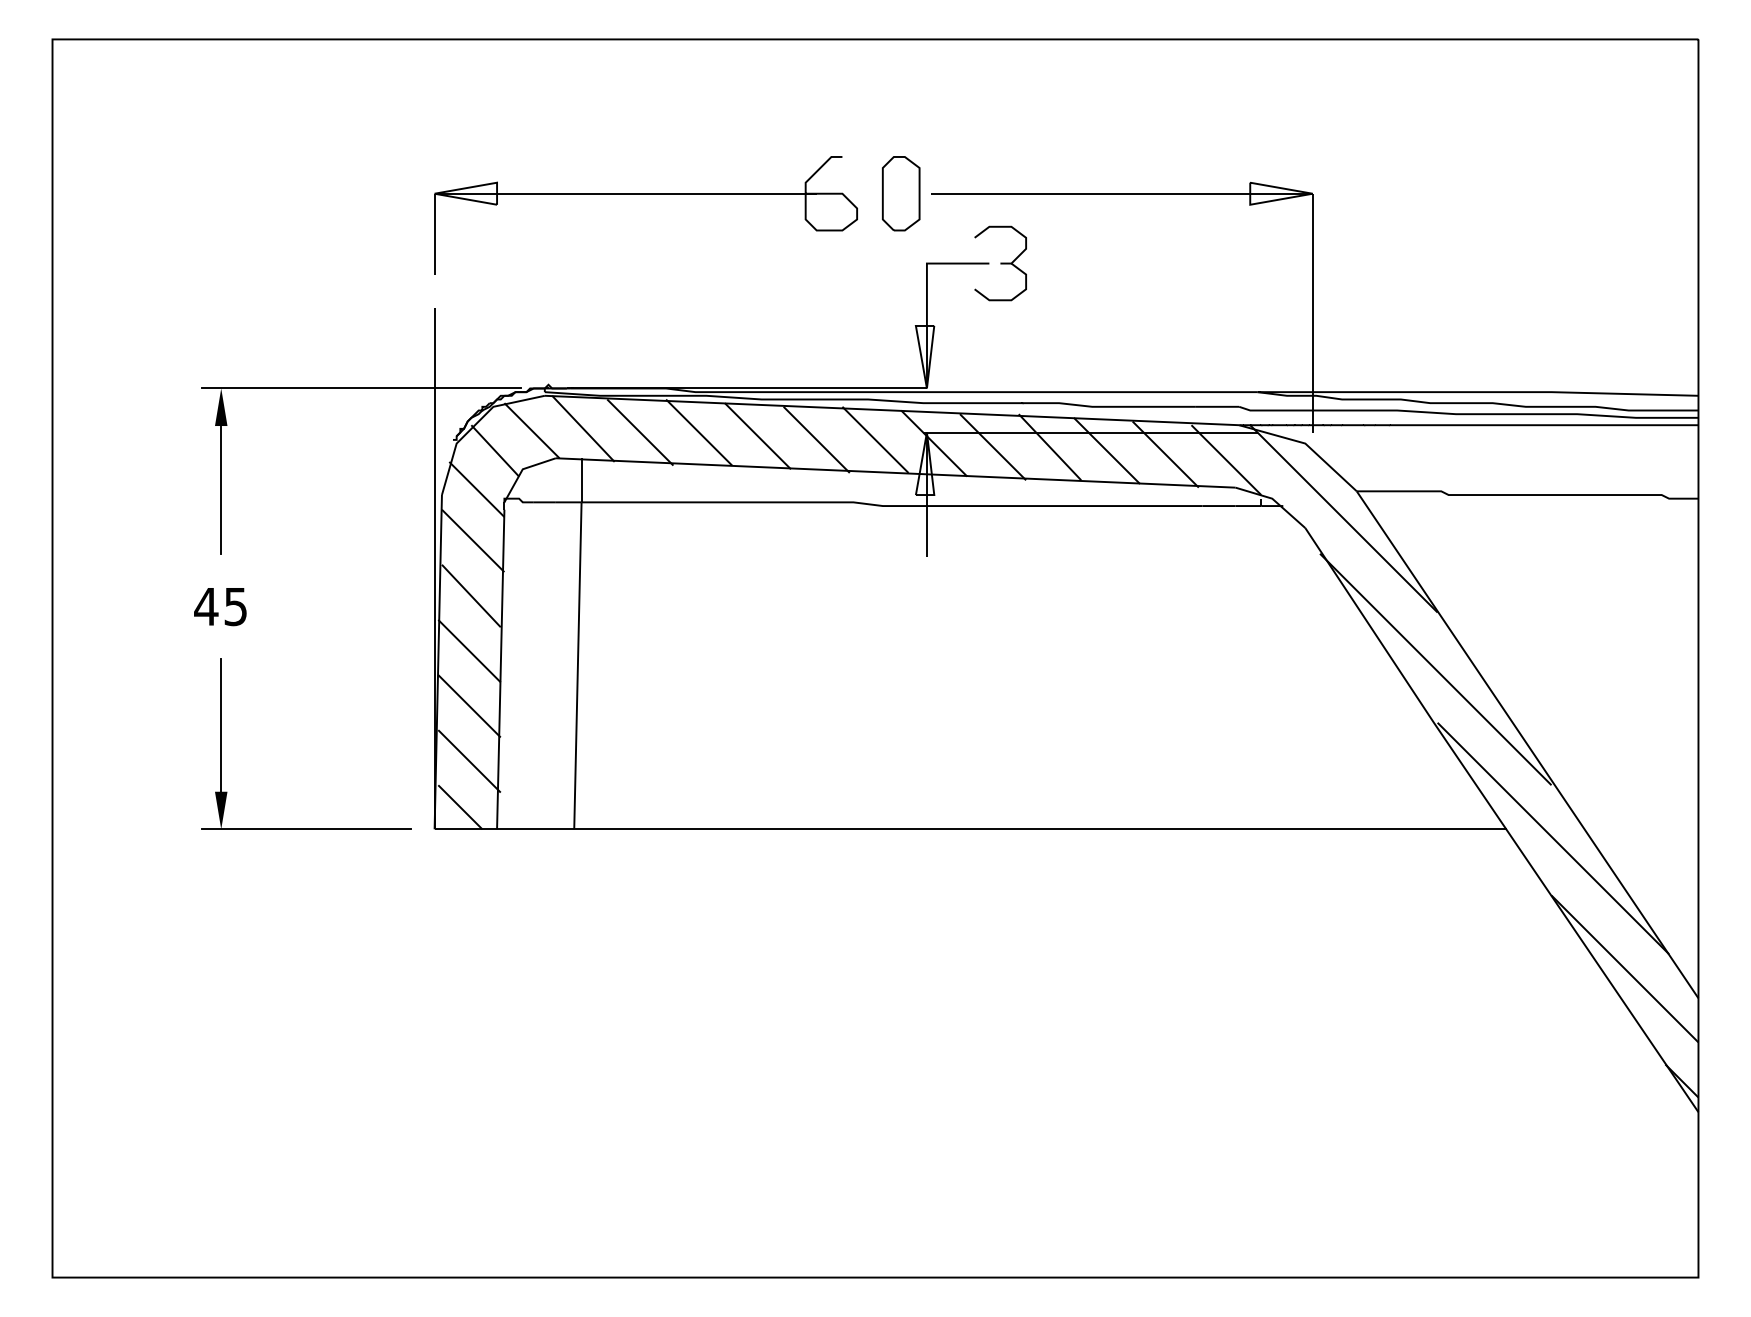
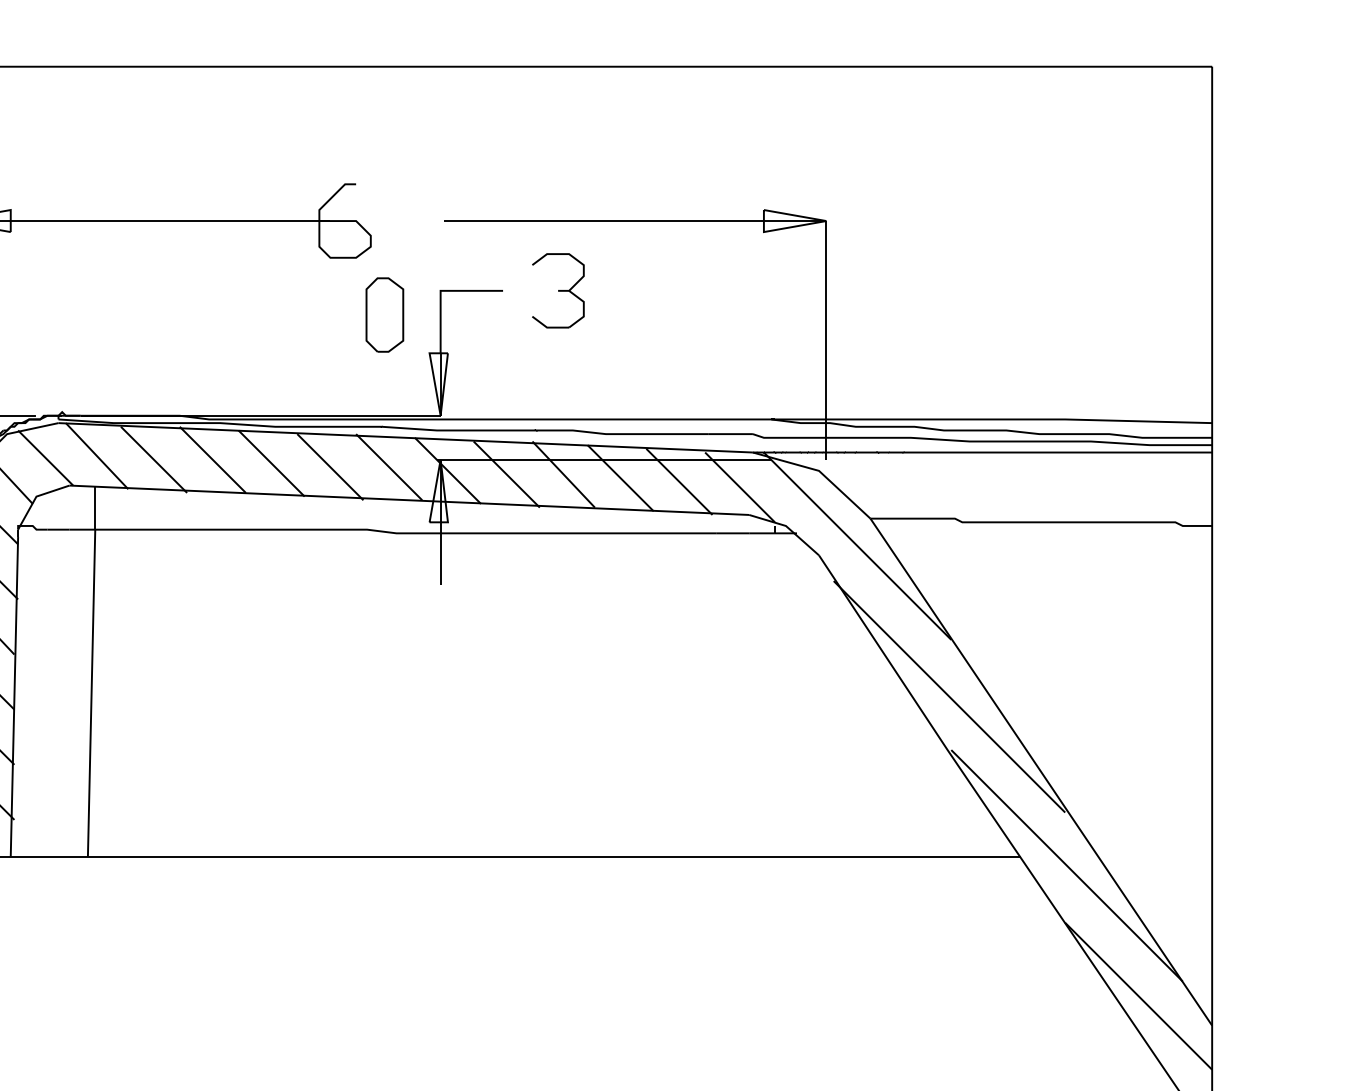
part: (900, 193) -> (384, 314), moved
part: (1000, 263) -> (558, 290), moved

